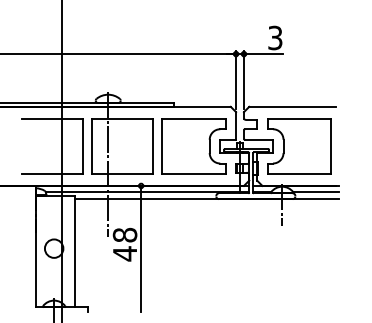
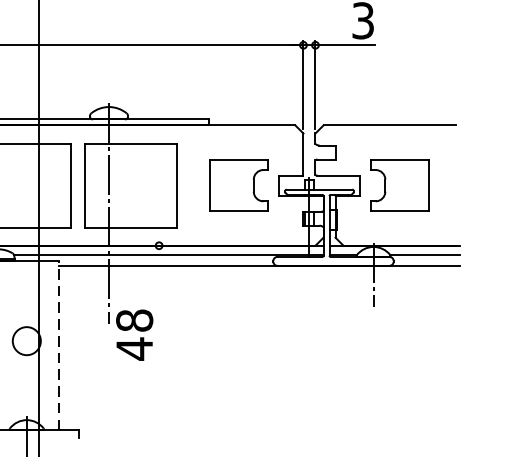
part: (193, 146) -> (238, 185), size x0.6
part: (299, 146) -> (399, 185), size x0.6
line: (141, 248) -> (159, 340), removed
line: (75, 251) -> (59, 345), solid -> dashed

